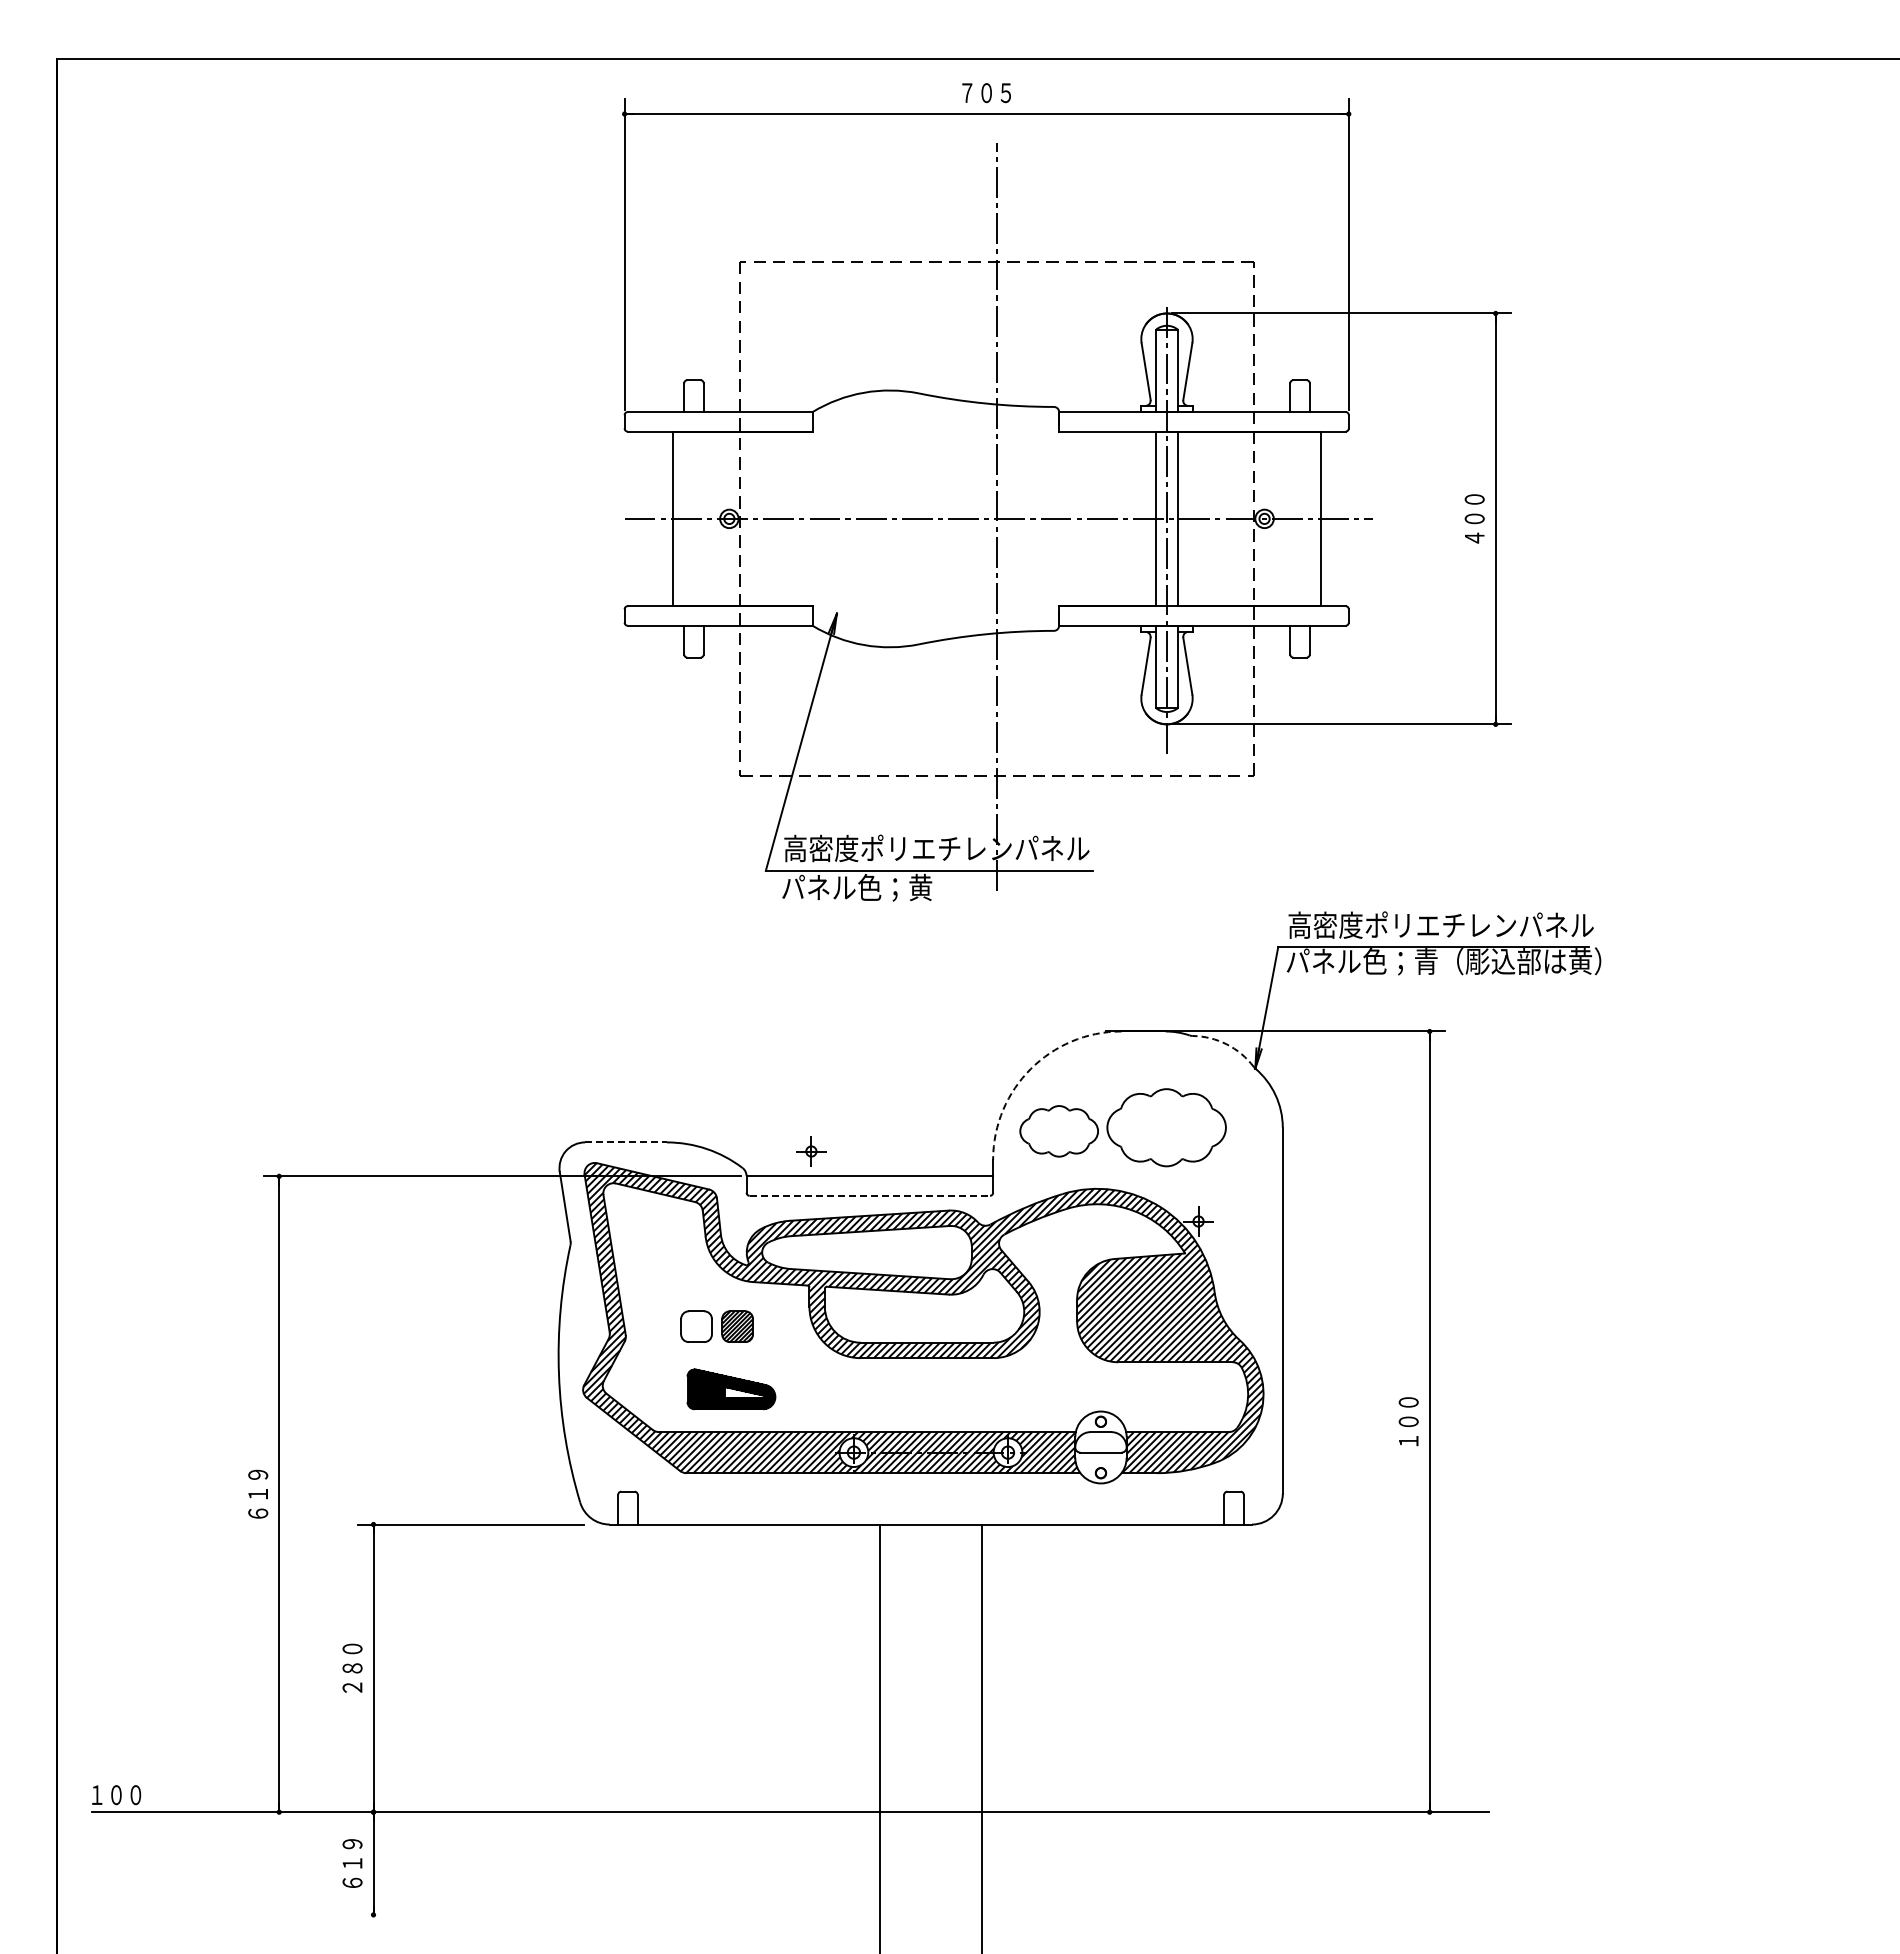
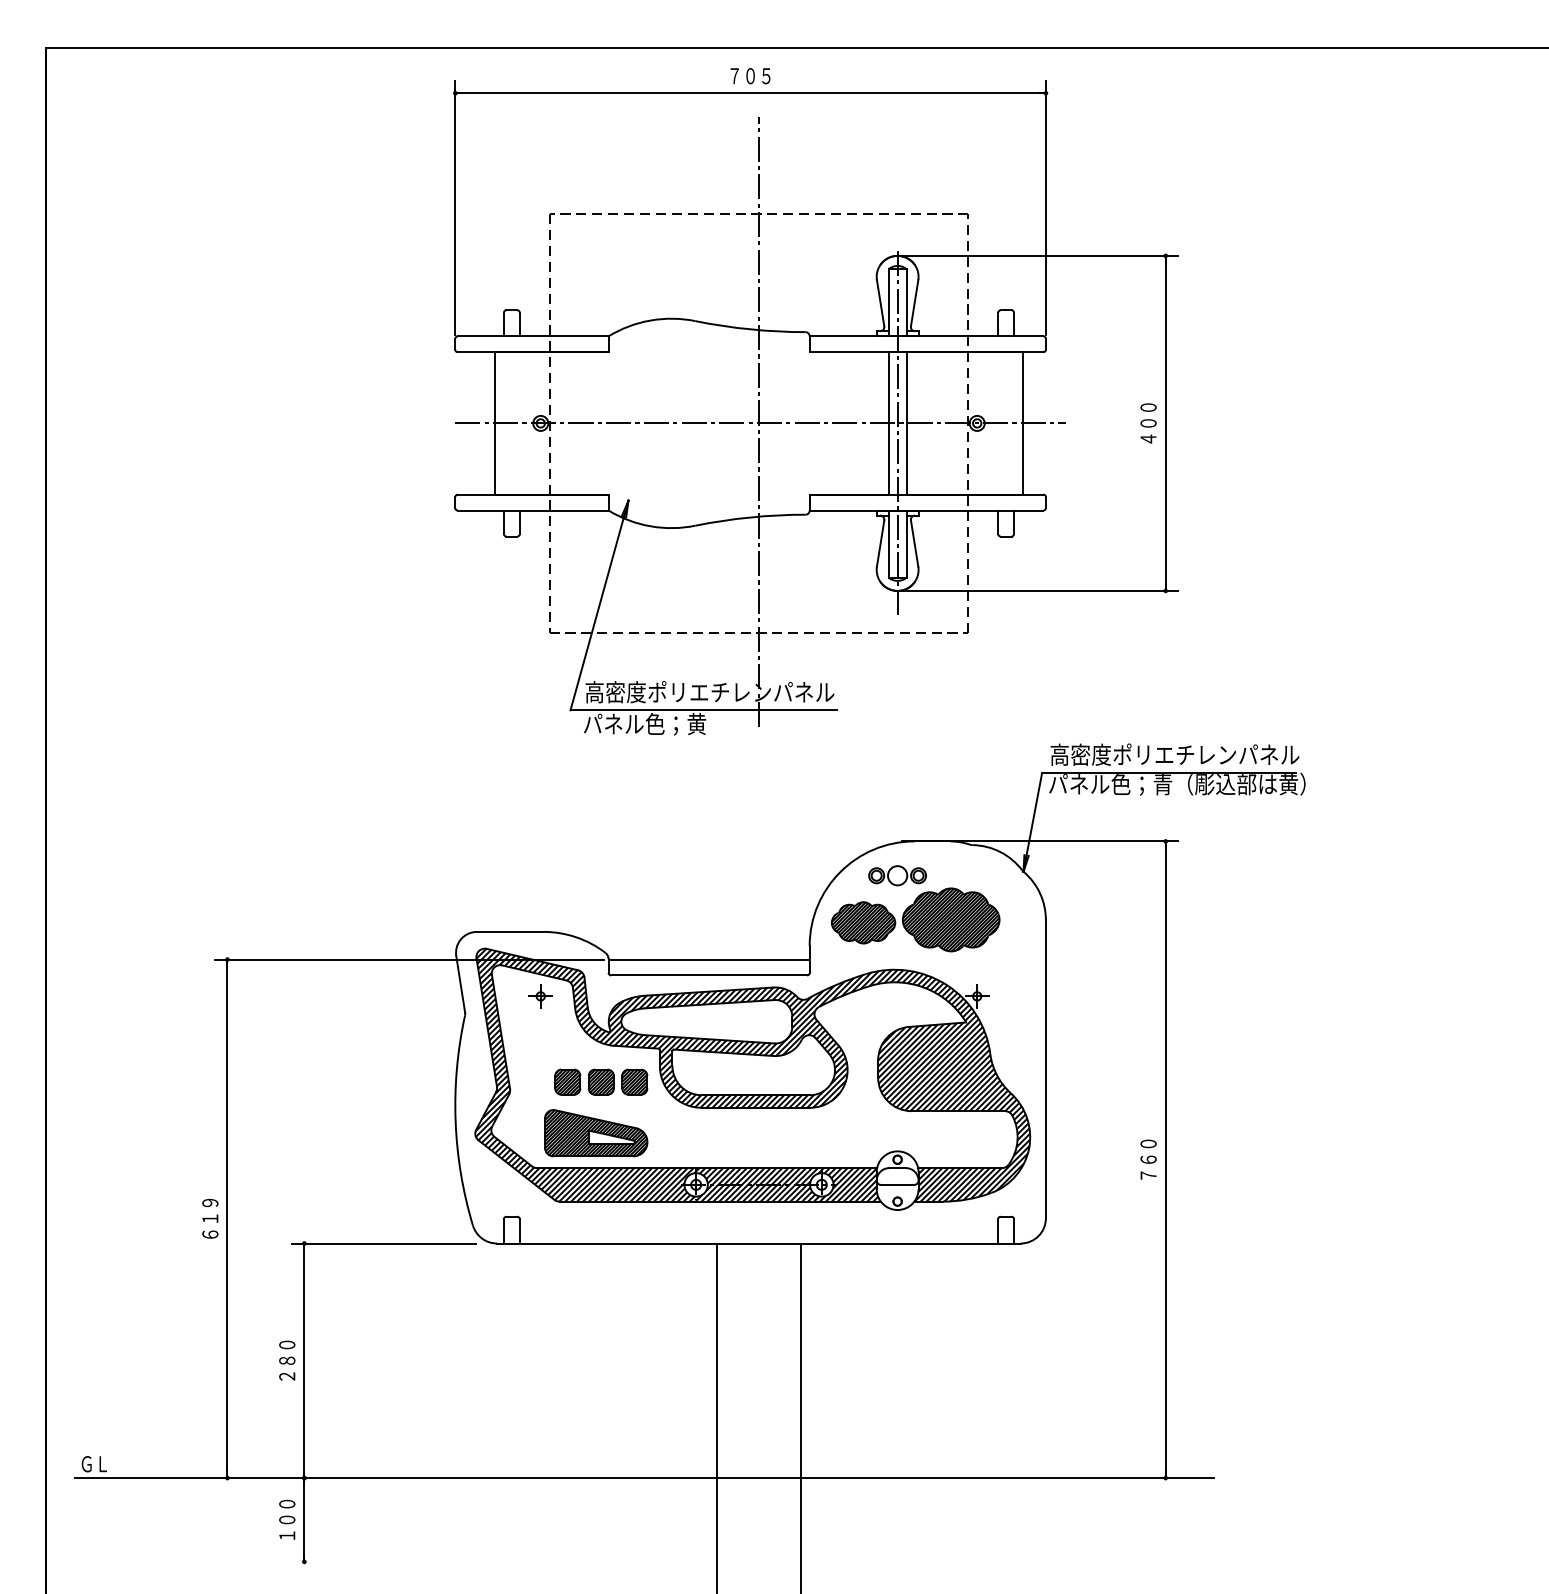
part: (1066, 492) -> (815, 401), moved
arc: (1226, 1044) -> (999, 852), dashed -> solid
arc: (1030, 1069) -> (840, 872), dashed -> solid
part: (1100, 1073) -> (897, 875), added
hatch: (1166, 1127) -> (951, 919), added
hatch: (1059, 1131) -> (863, 922), added
line: (626, 1142) -> (510, 931), dashed -> solid
part: (811, 1151) -> (540, 996), moved
line: (870, 1195) -> (709, 975), dashed -> solid
hatch: (696, 1326) -> (567, 1082), added
part: (778, 1326) -> (634, 1082), added
part: (731, 1389) -> (596, 1133), size x1.43
text: (1408, 1431) -> (1148, 1167), １００ -> ７６０
text: (116, 1795) -> (94, 1464), １００ -> ＧＬ
text: (352, 1862) -> (287, 1519), ６１９ -> １００

